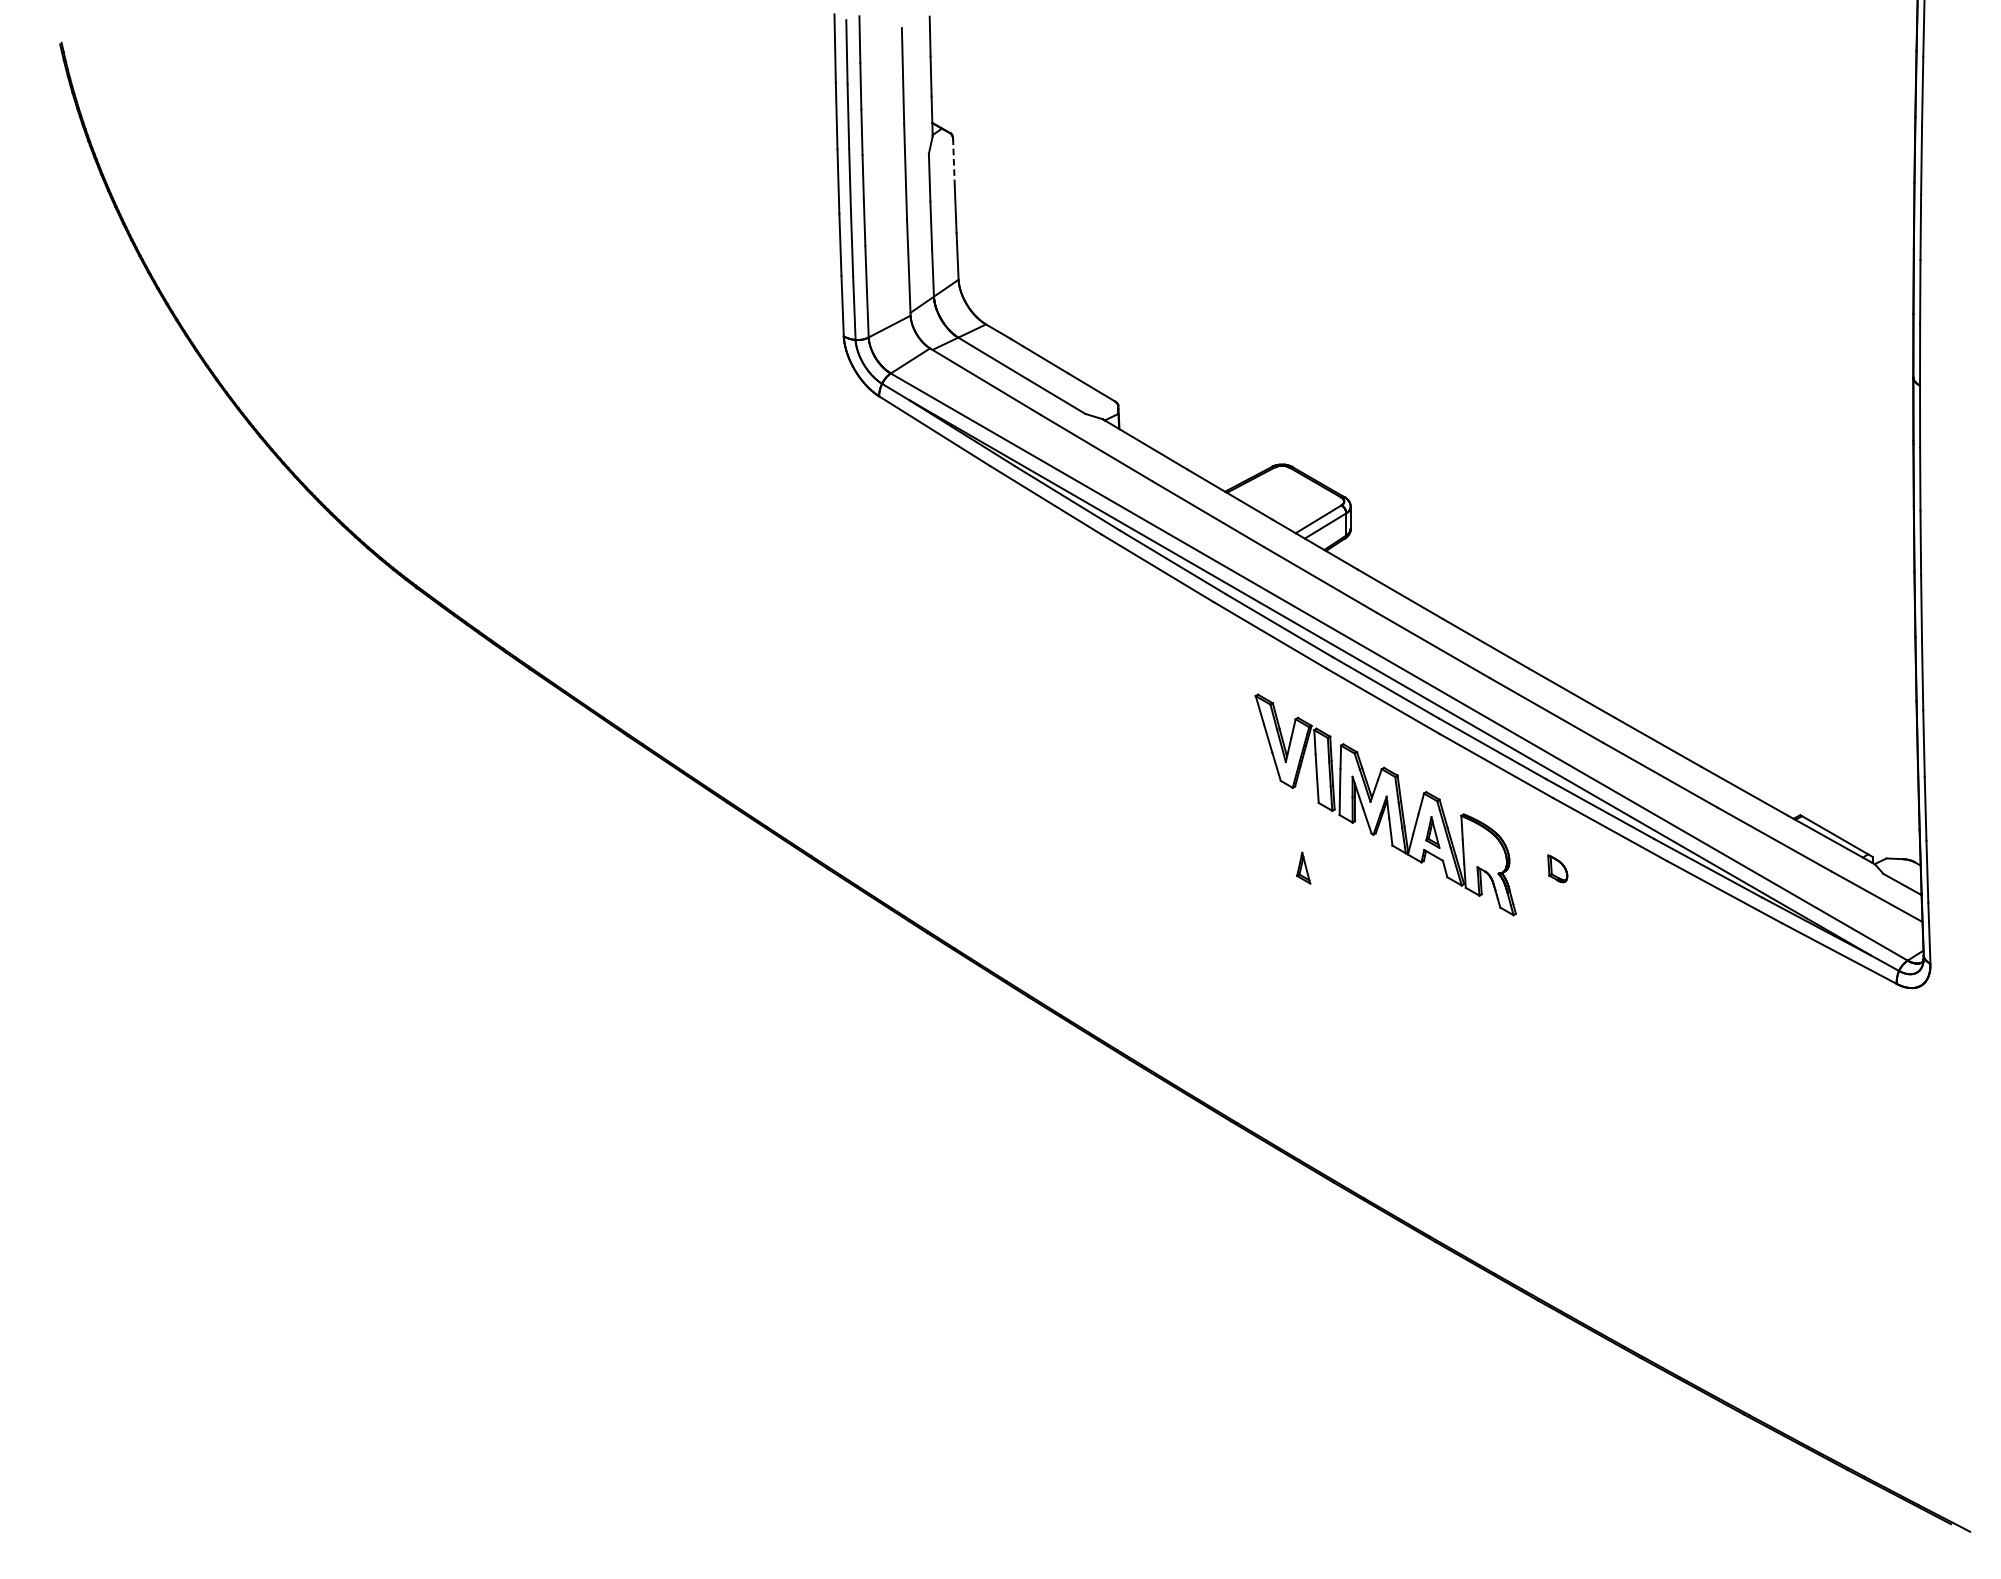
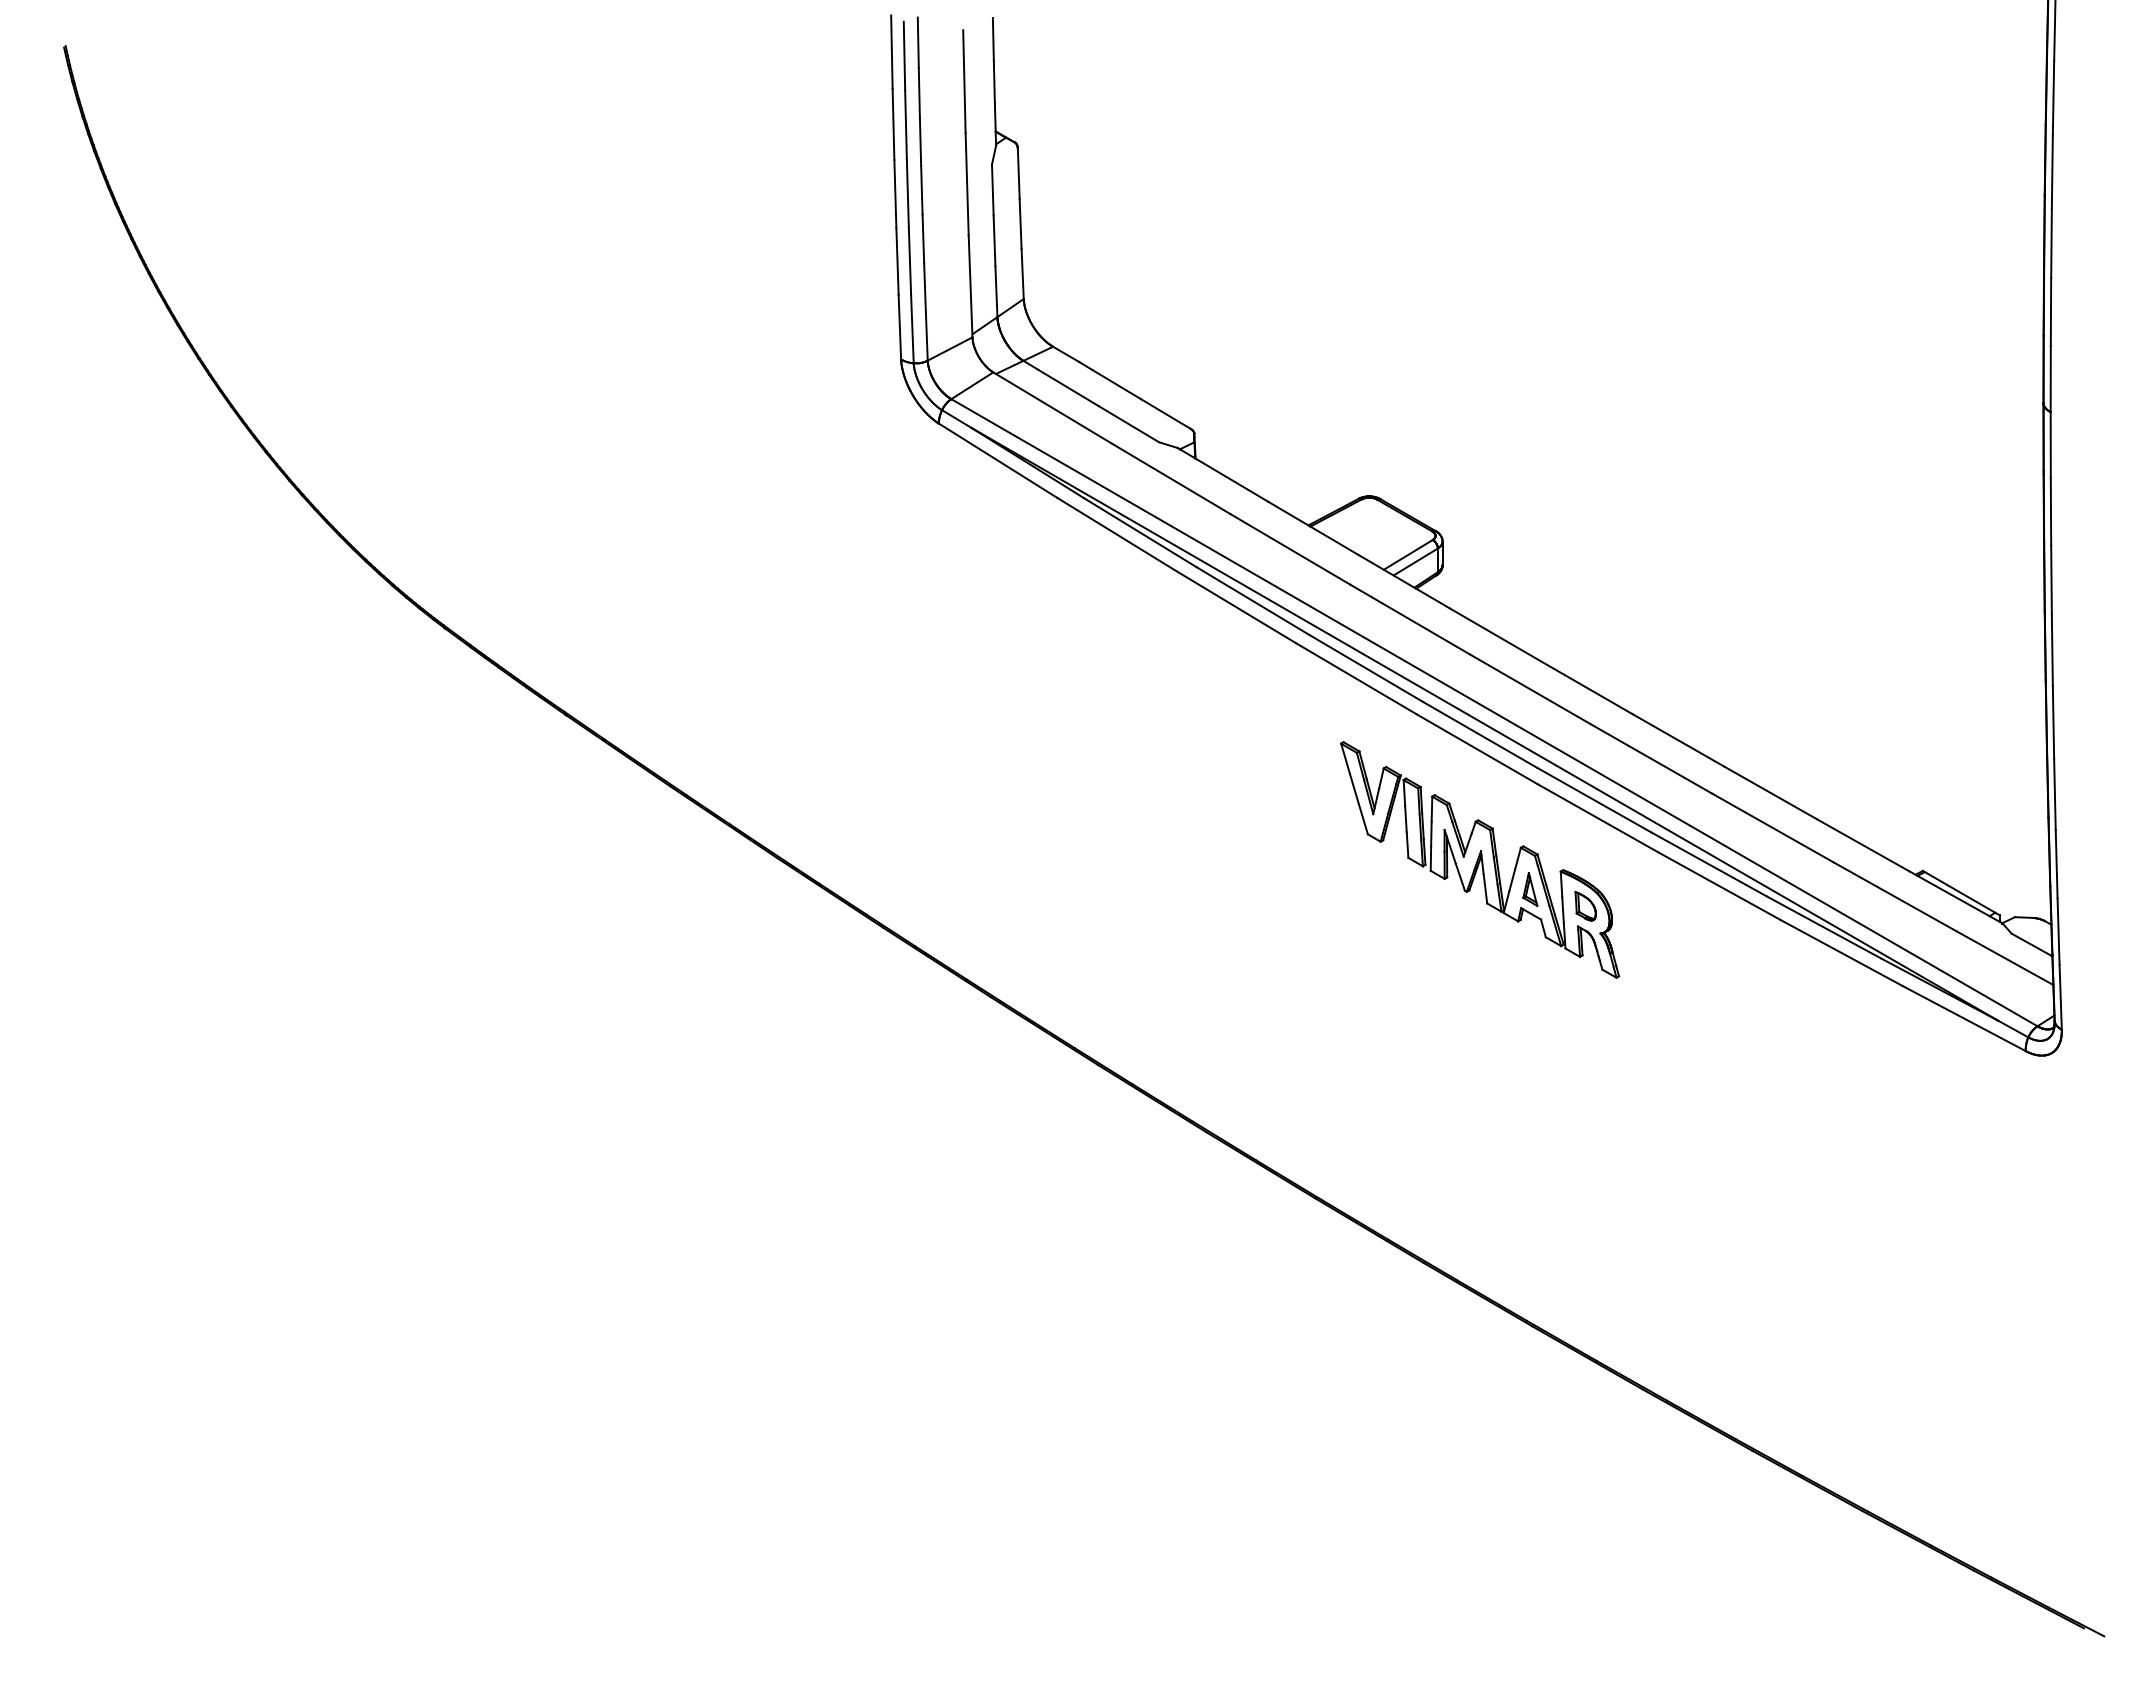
line: (953, 162) -> (1018, 173), dashed -> solid
part: (1303, 868) -> (1392, 927), removed
part: (1557, 869) -> (1585, 906), moved

